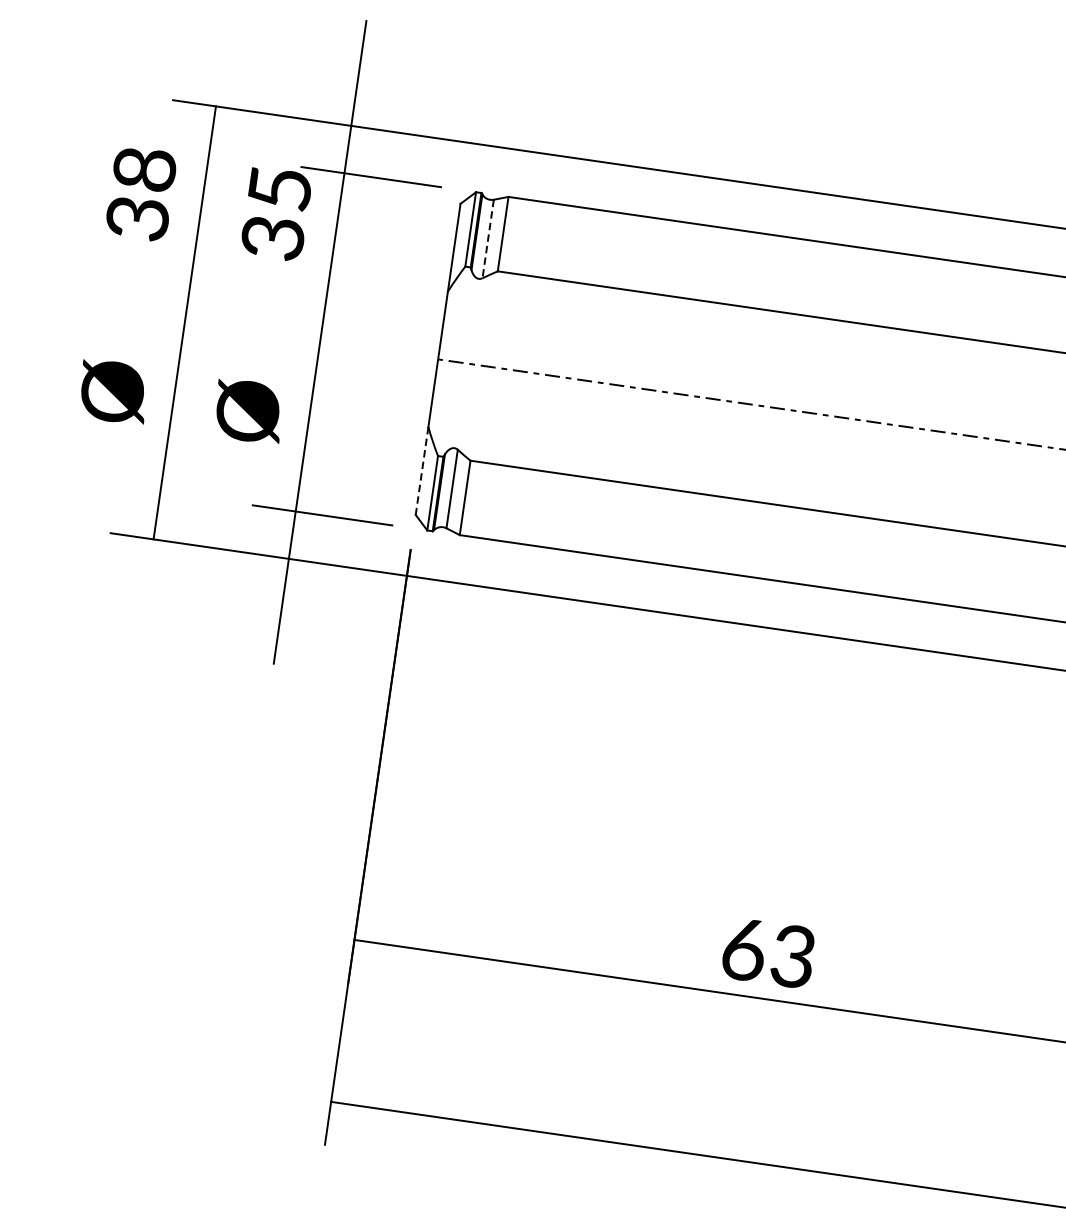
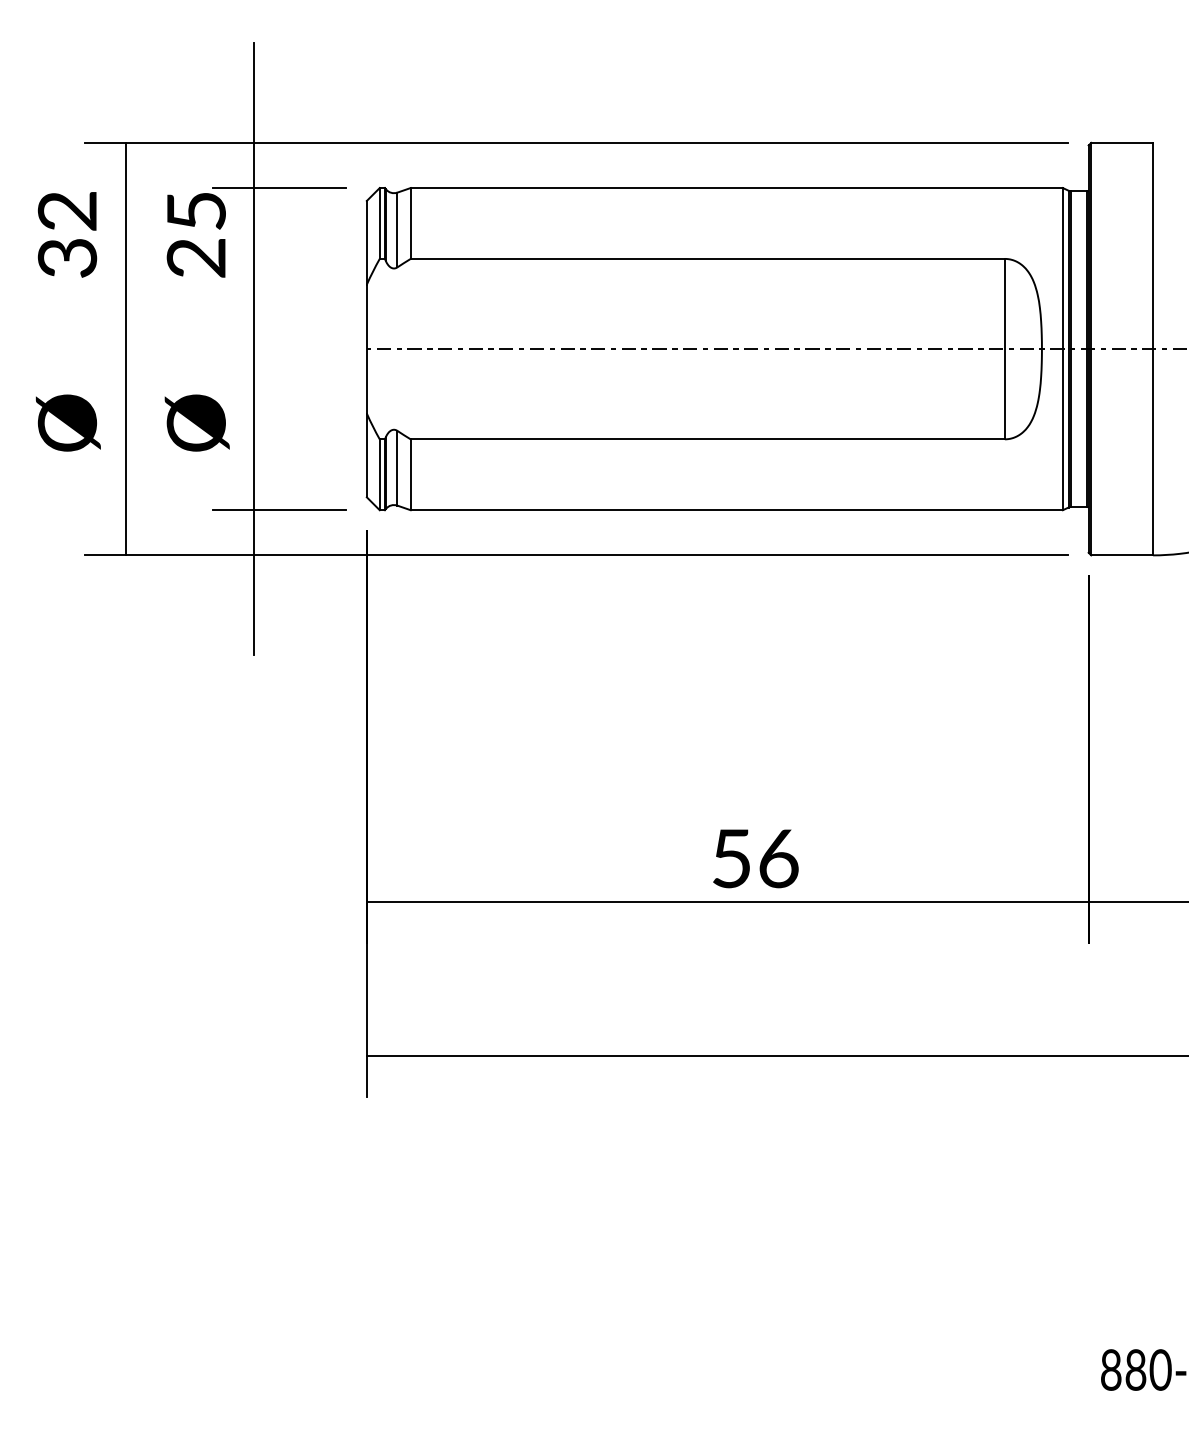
text: (144, 168) -> (67, 210), 38 -> 32
text: (273, 238) -> (196, 258), 35 -> 25
line: (488, 239) -> (397, 230), dashed -> solid
line: (421, 471) -> (366, 455), dashed -> solid
text: (769, 952) -> (755, 858), 63 -> 56

